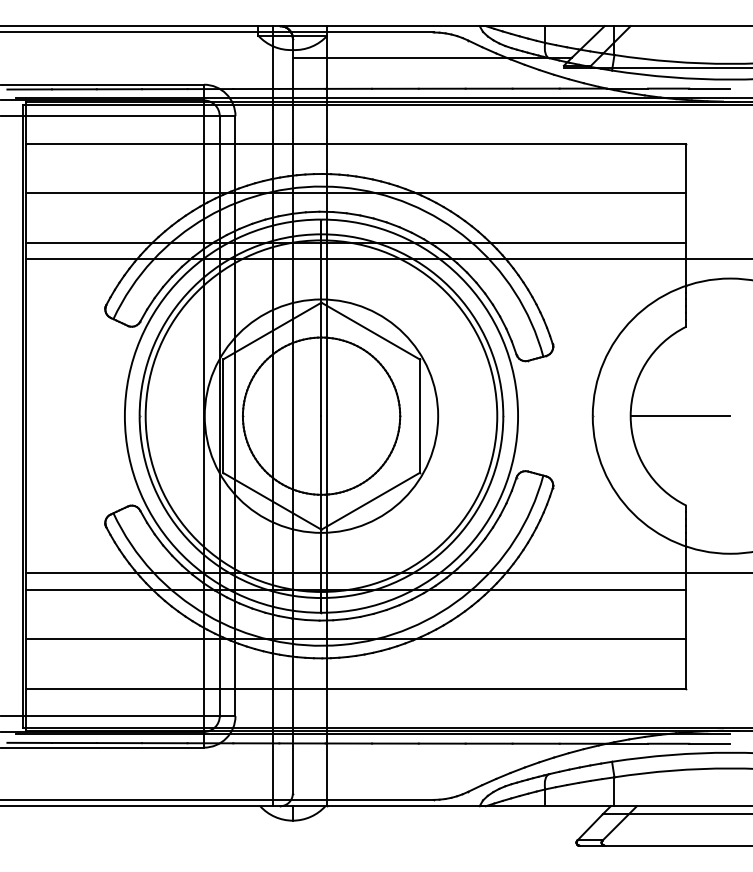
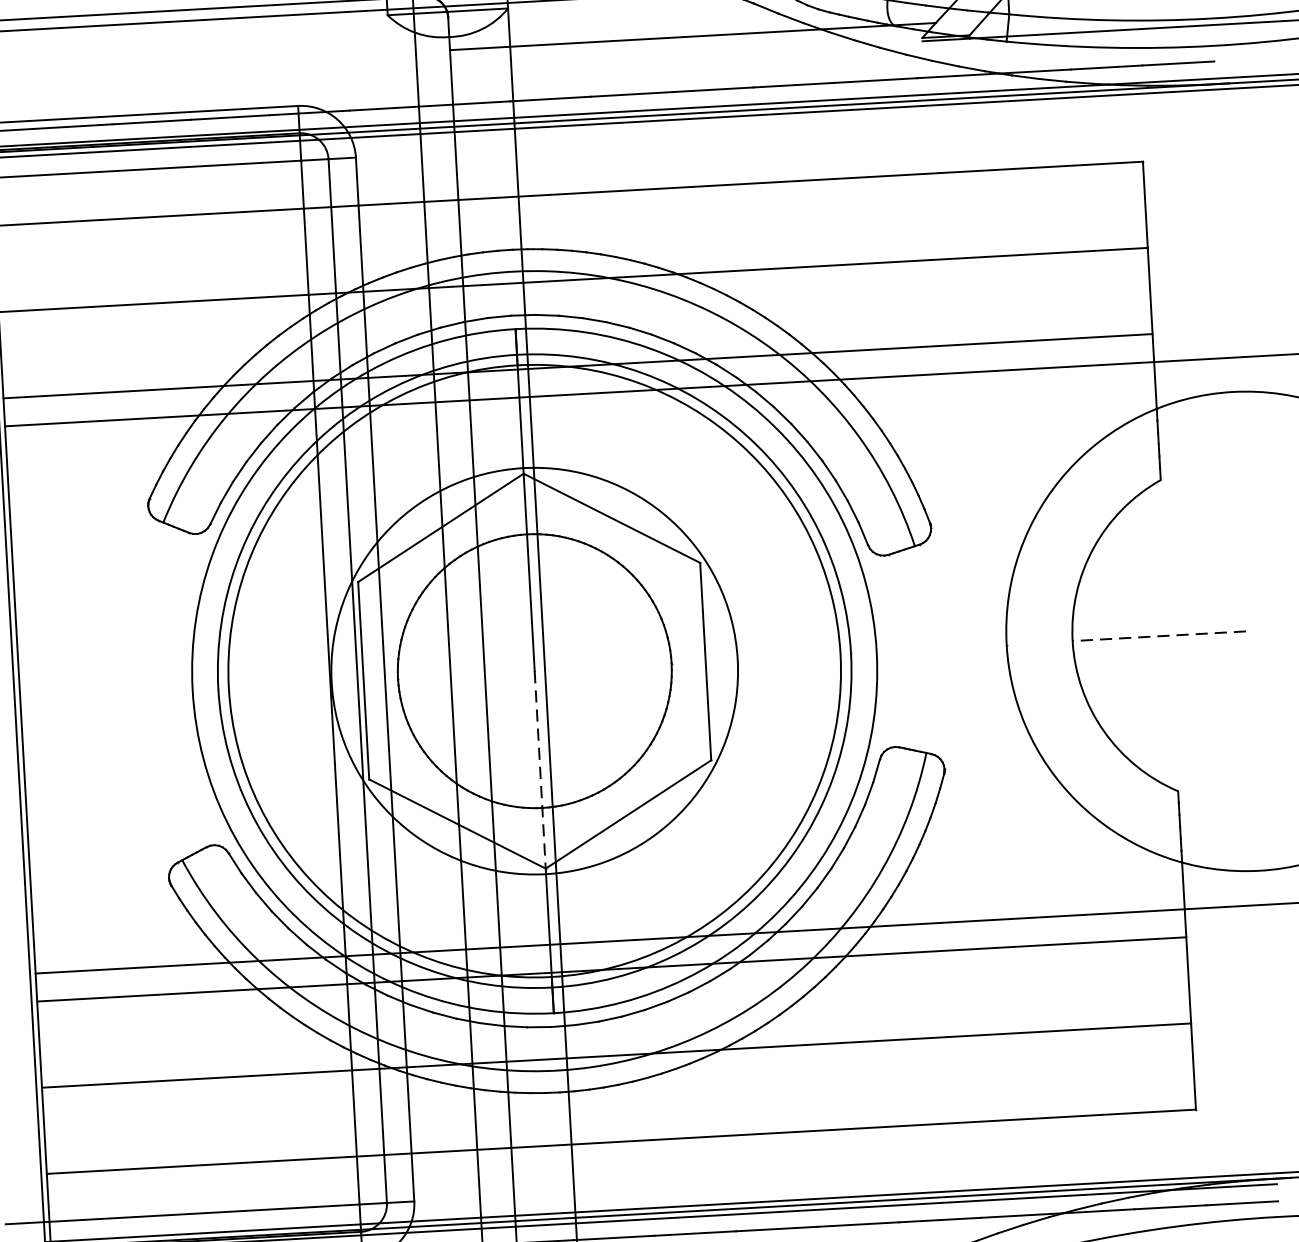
line: (680, 416) -> (1159, 636), solid -> dashed
line: (321, 475) -> (540, 774), solid -> dashed

